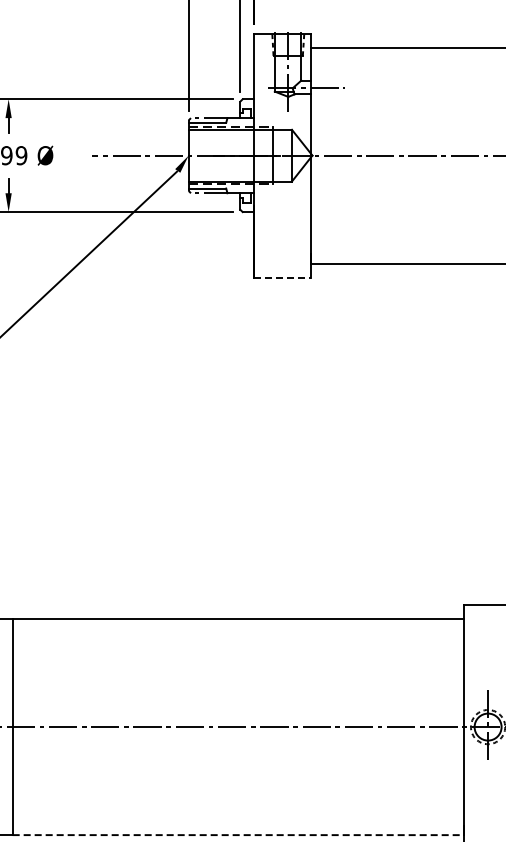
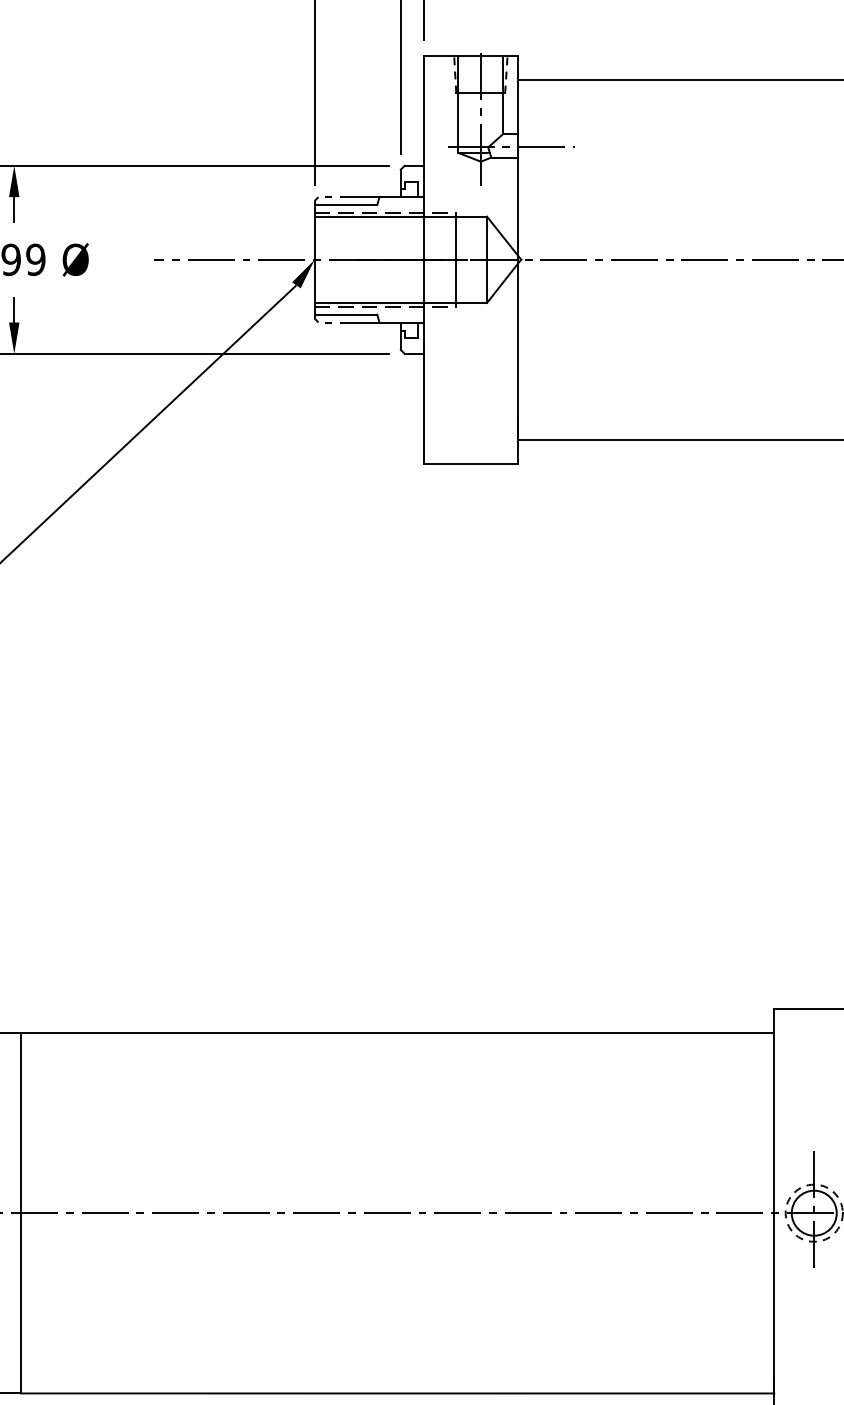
line: (283, 277) -> (472, 463), dashed -> solid
line: (238, 835) -> (397, 1394), dashed -> solid

